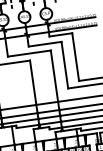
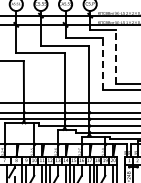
line: (75, 56) -> (115, 56), solid -> dashed
line: (64, 64) -> (102, 63), solid -> dashed

